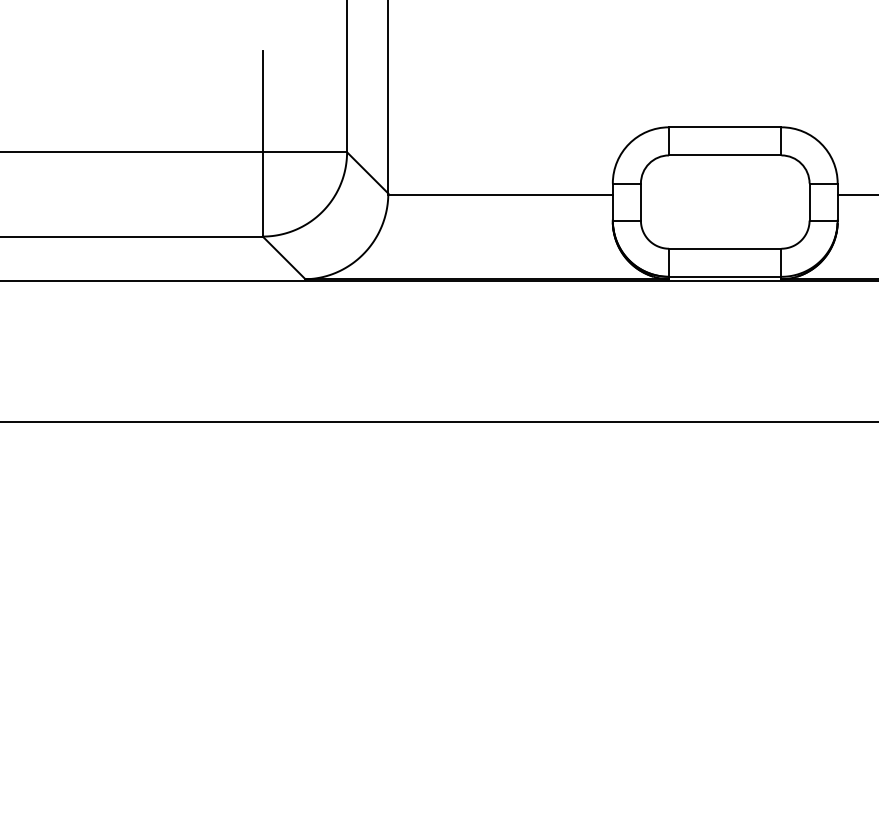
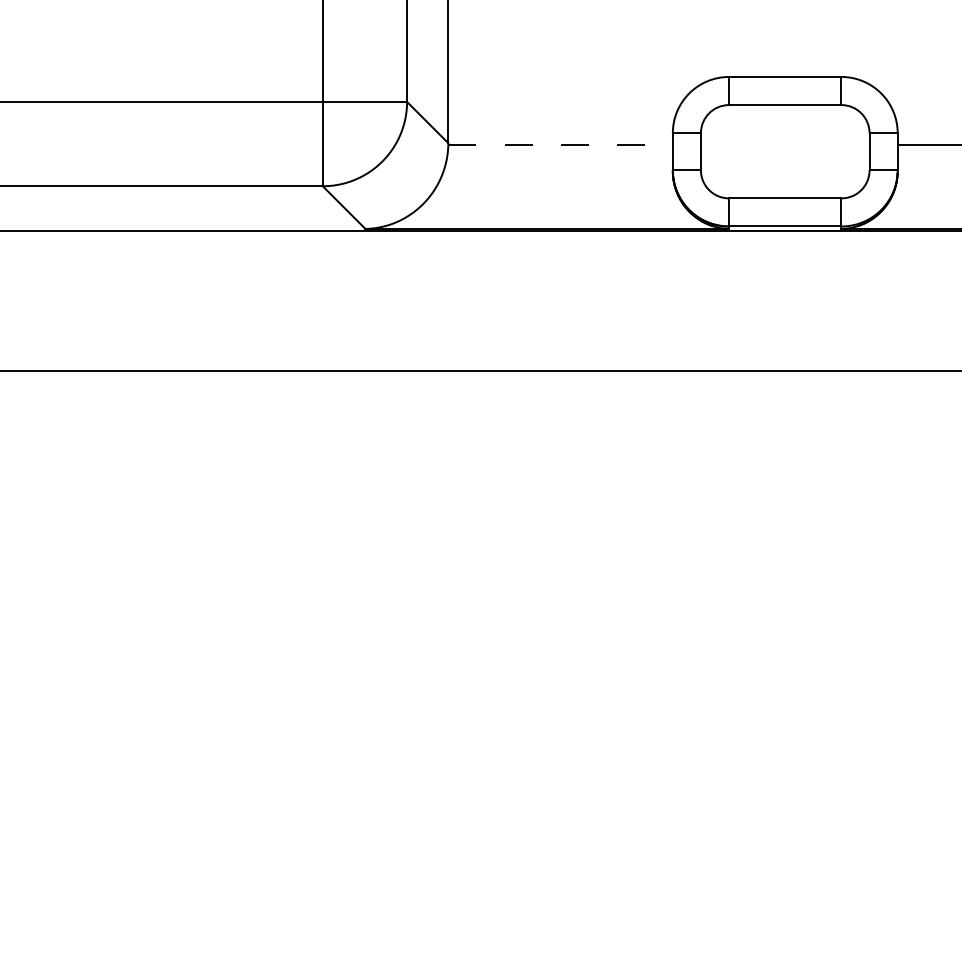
line: (501, 194) -> (561, 144), solid -> dashed

